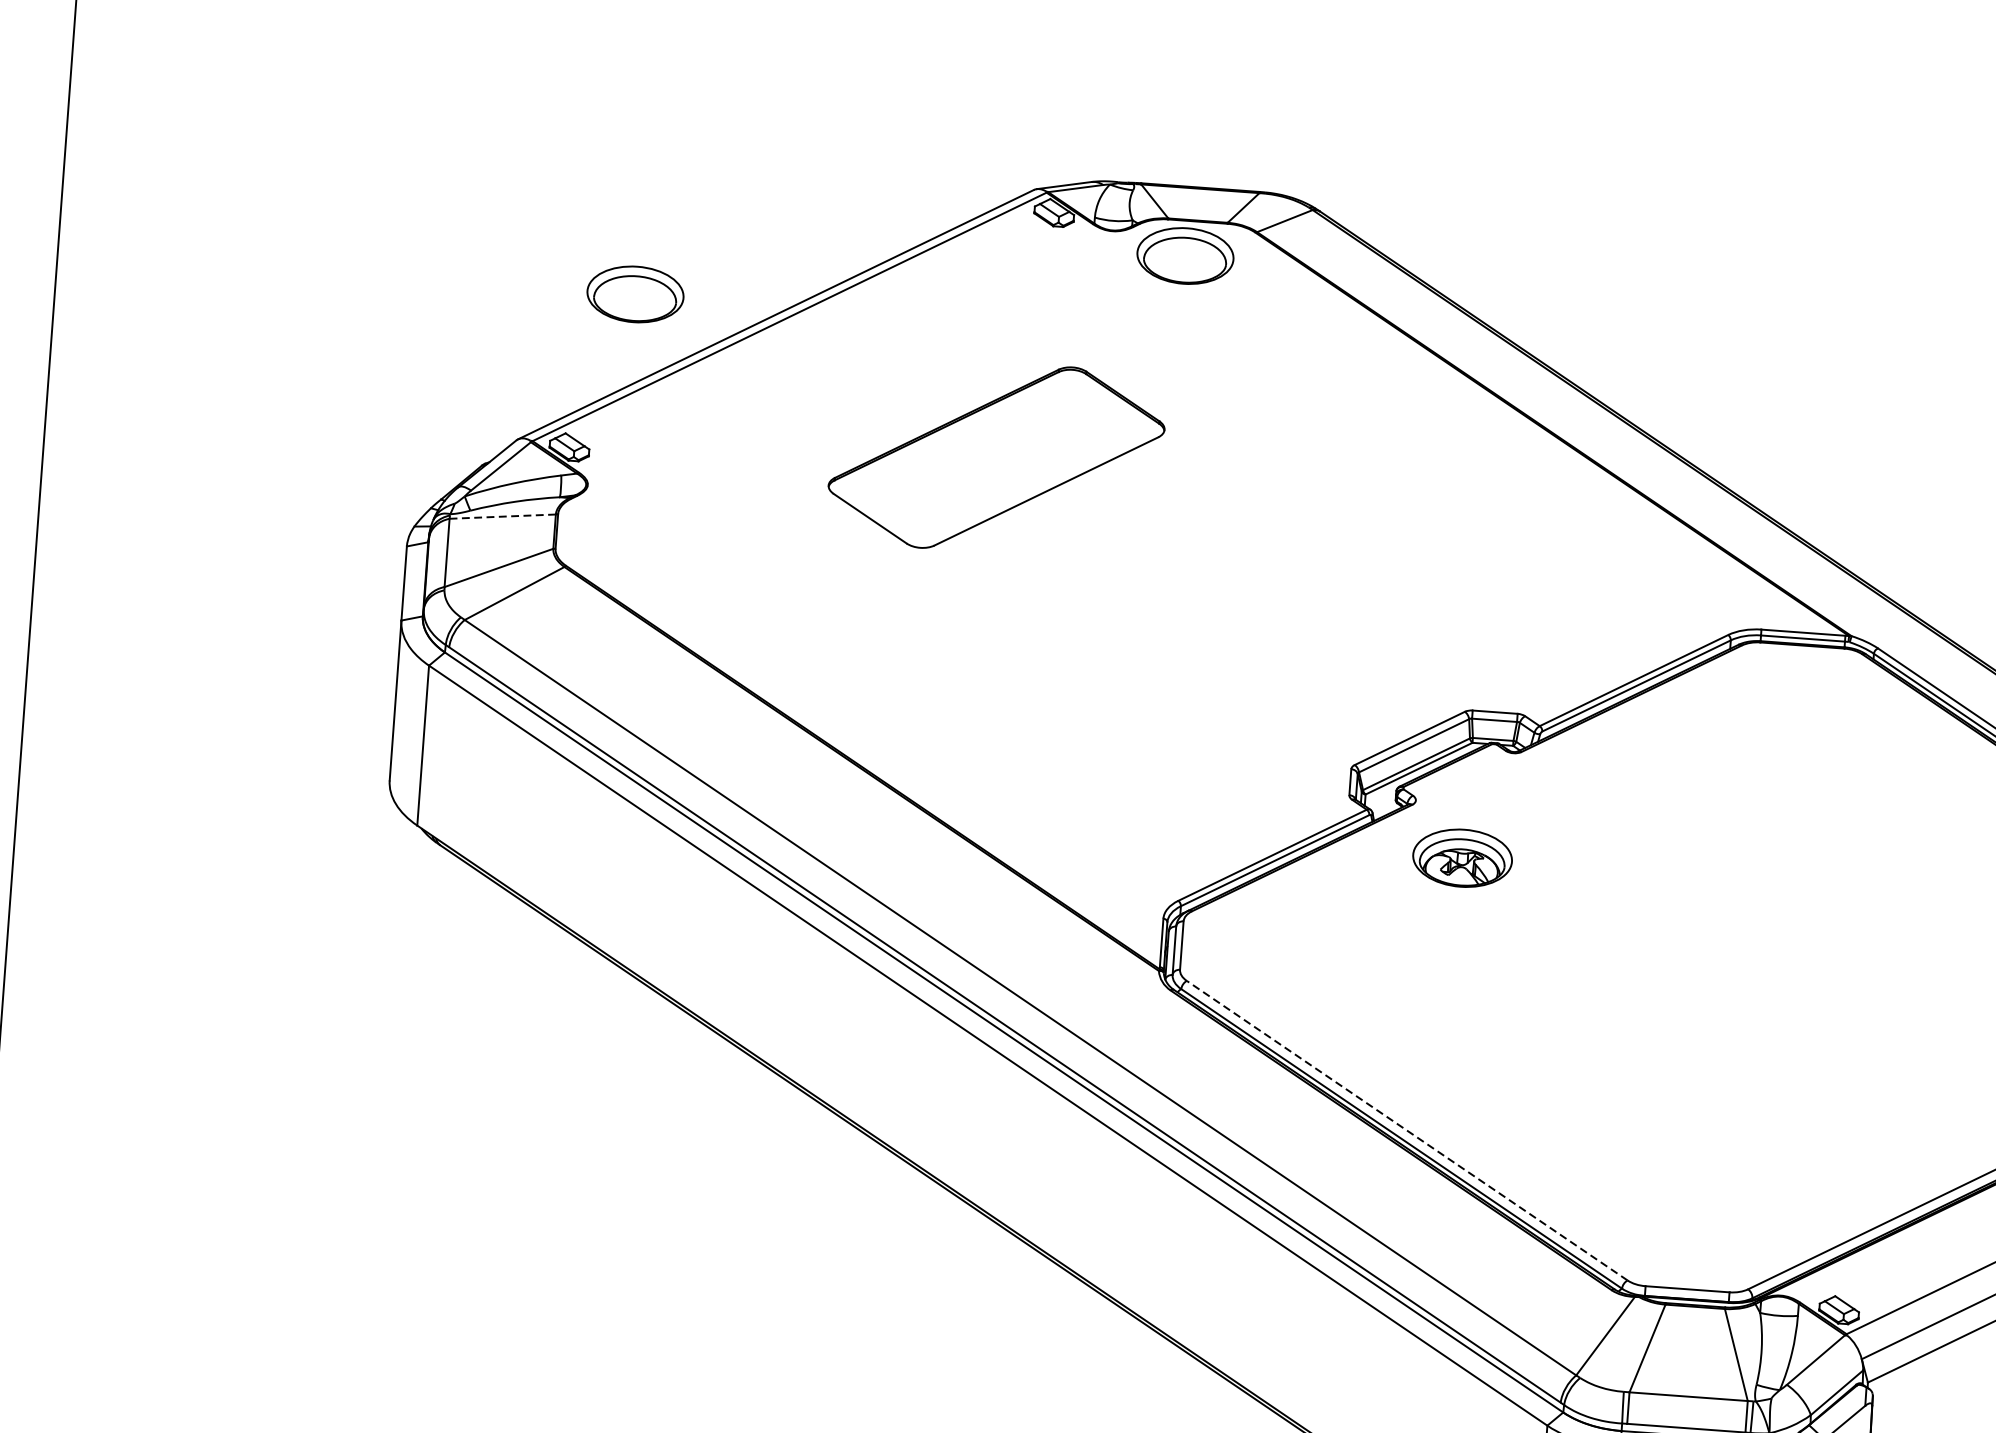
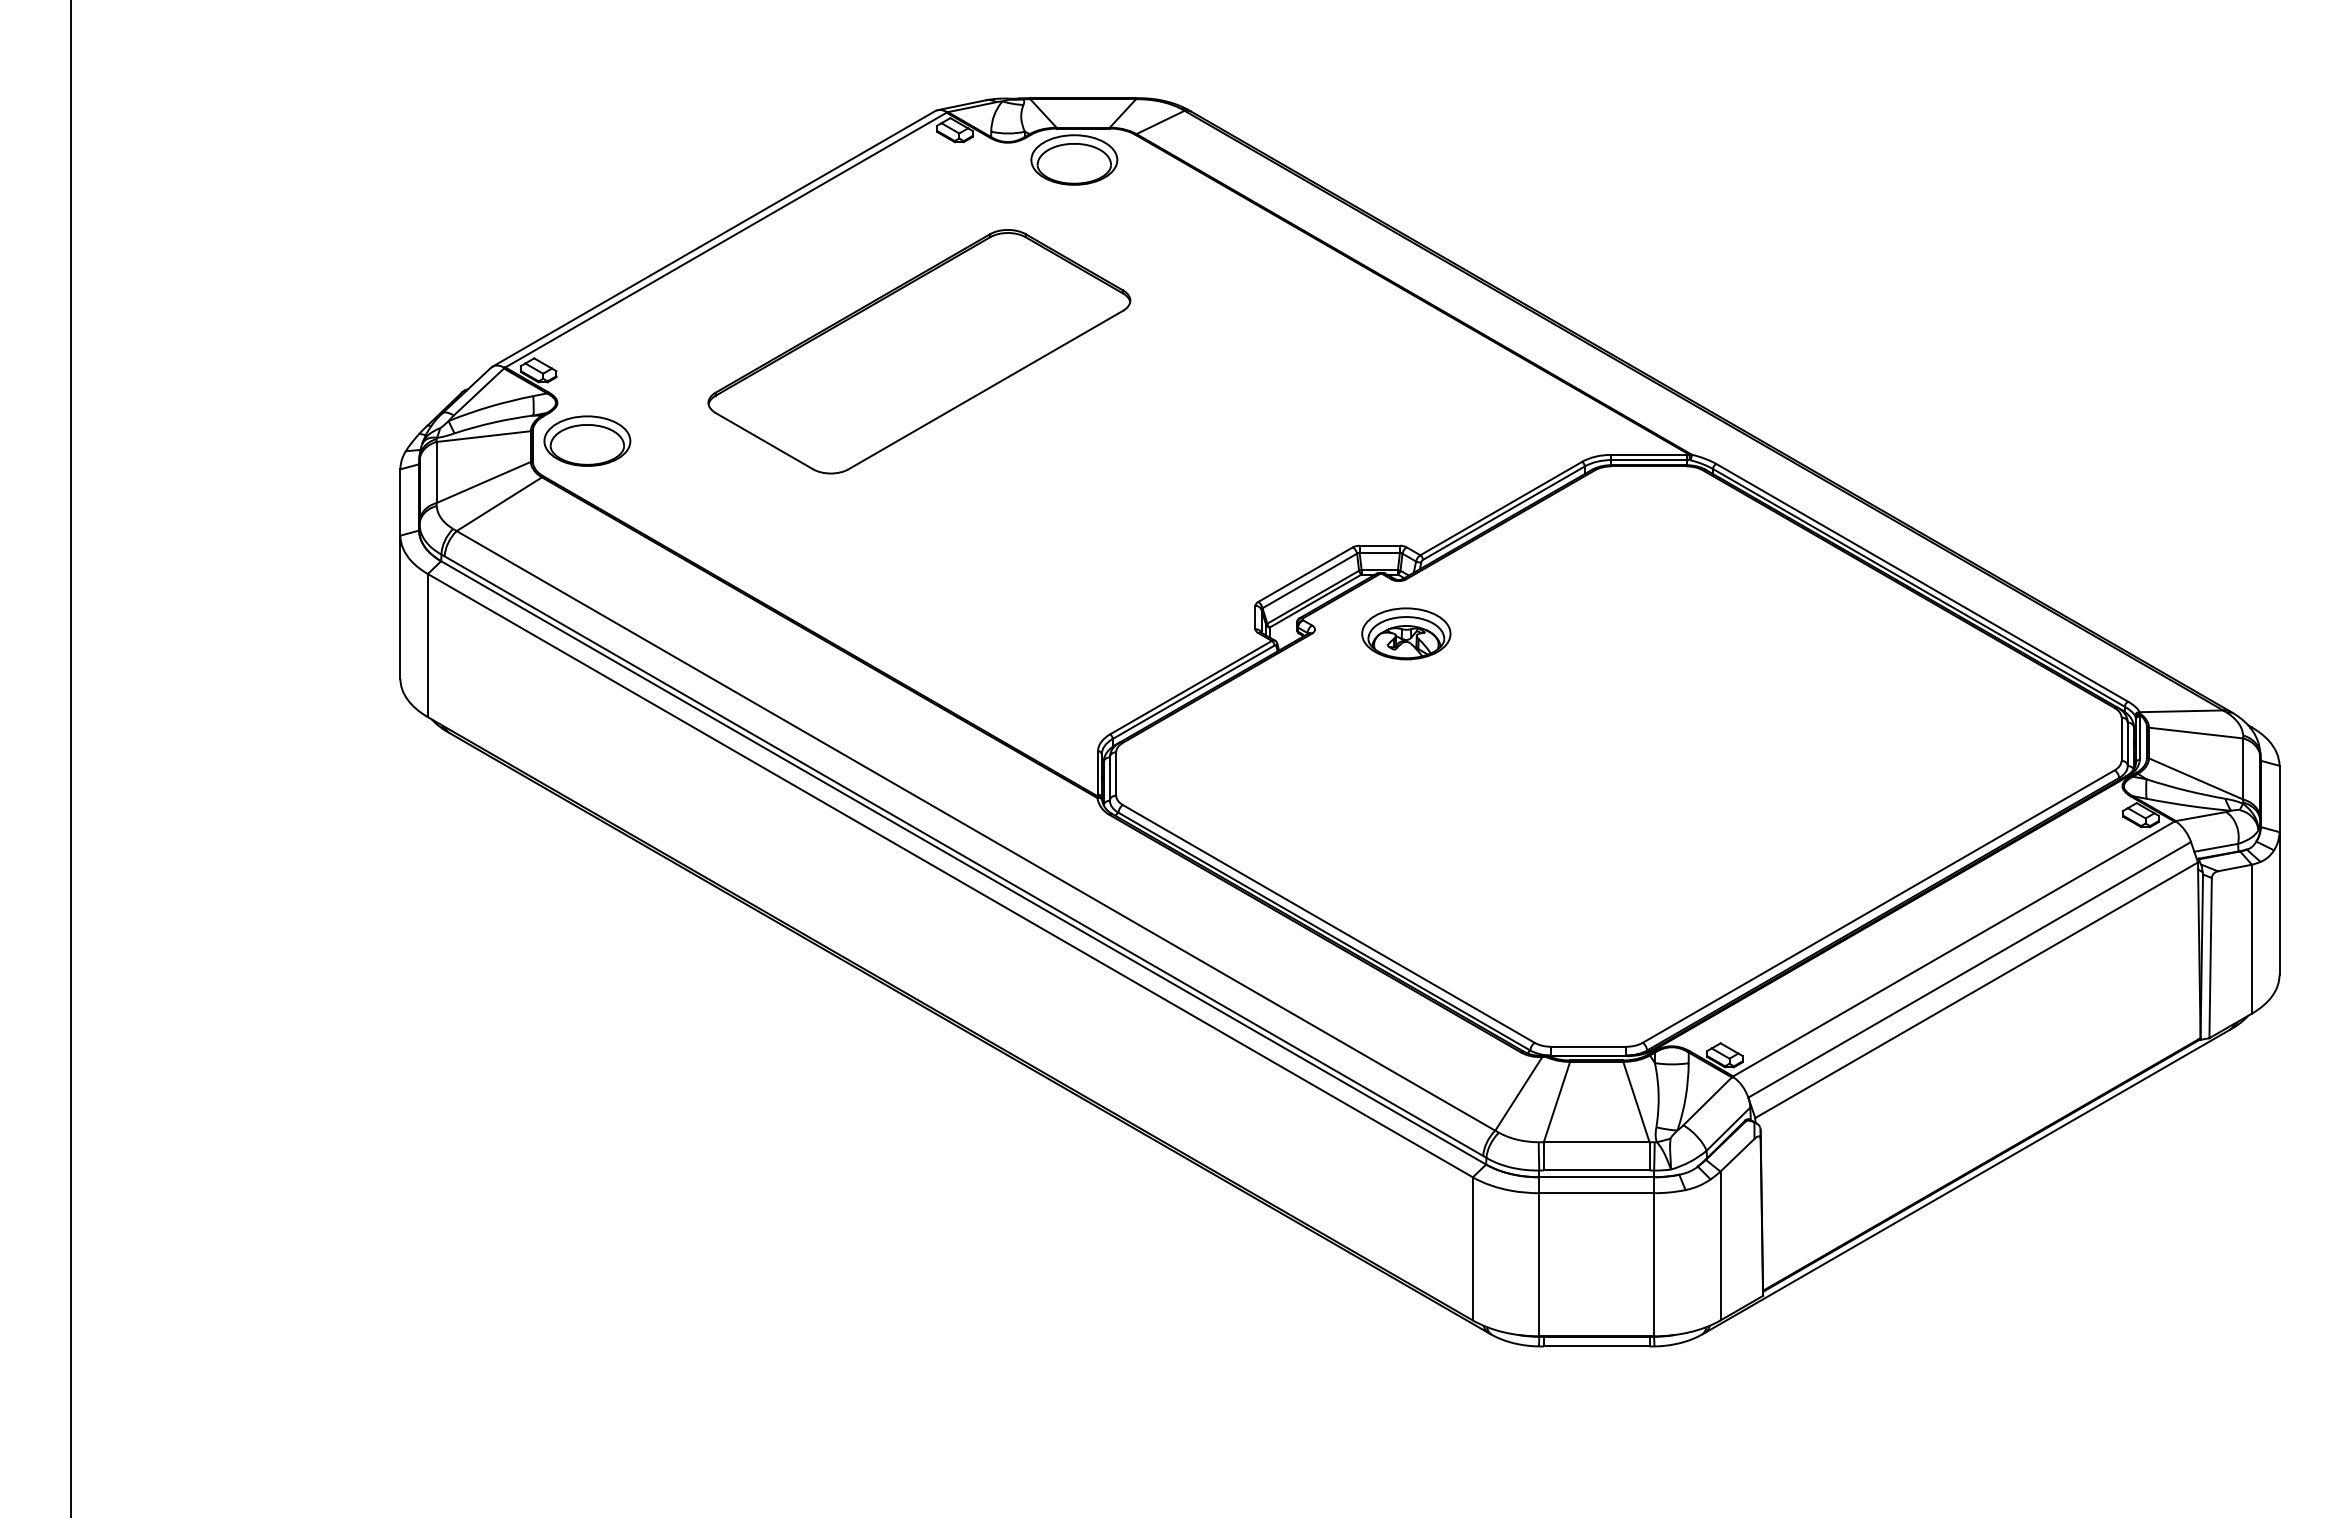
part: (635, 293) -> (587, 440), moved
part: (996, 457) -> (919, 351), size x1.43
line: (503, 516) -> (484, 436), dashed -> solid
part: (1462, 857) -> (1406, 633), moved
line: (1406, 1130) -> (1328, 923), dashed -> solid

